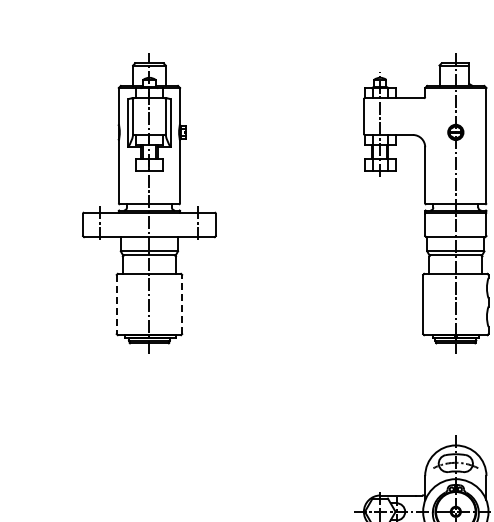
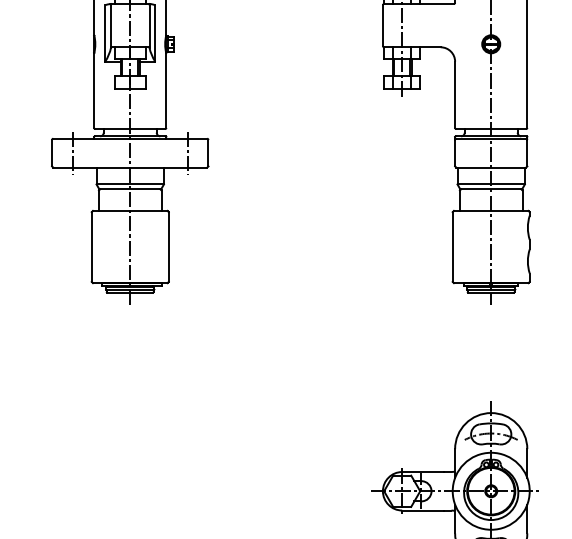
line: (116, 304) -> (91, 247), dashed -> solid
line: (182, 304) -> (169, 247), dashed -> solid

